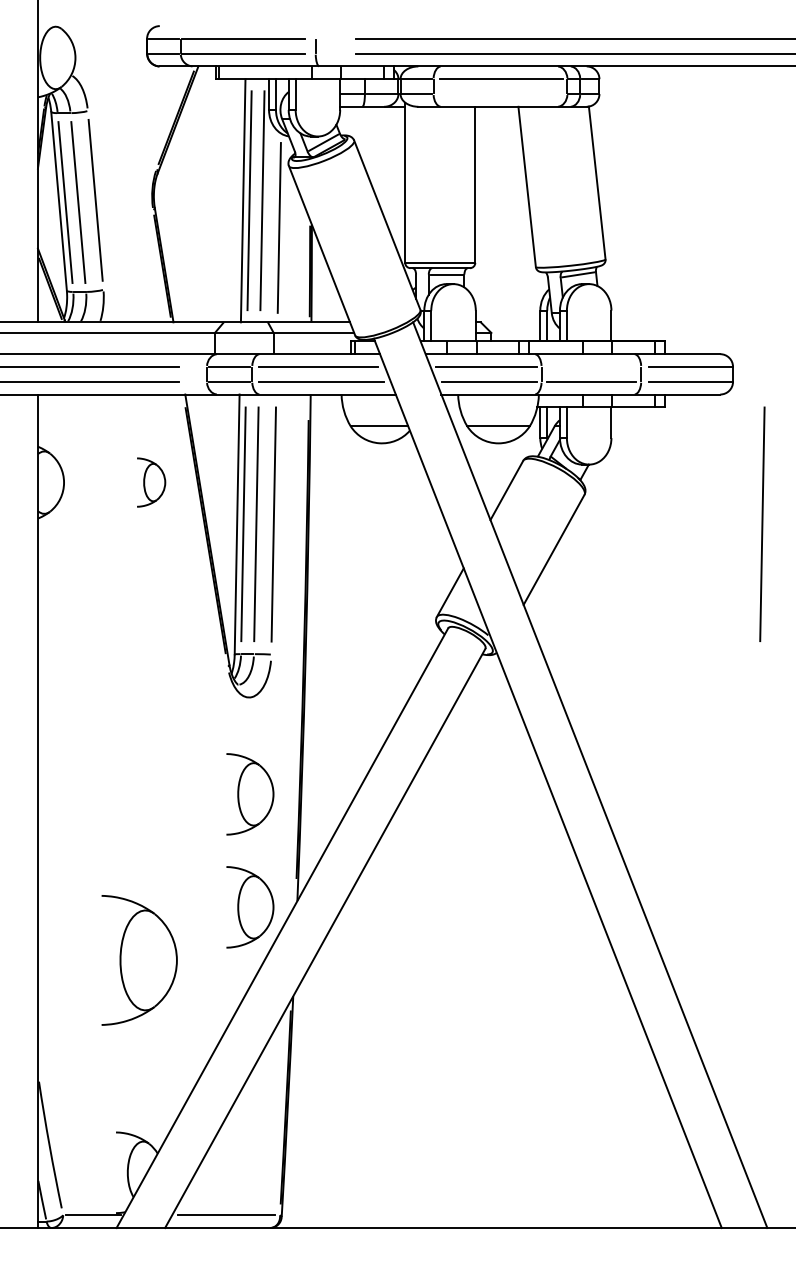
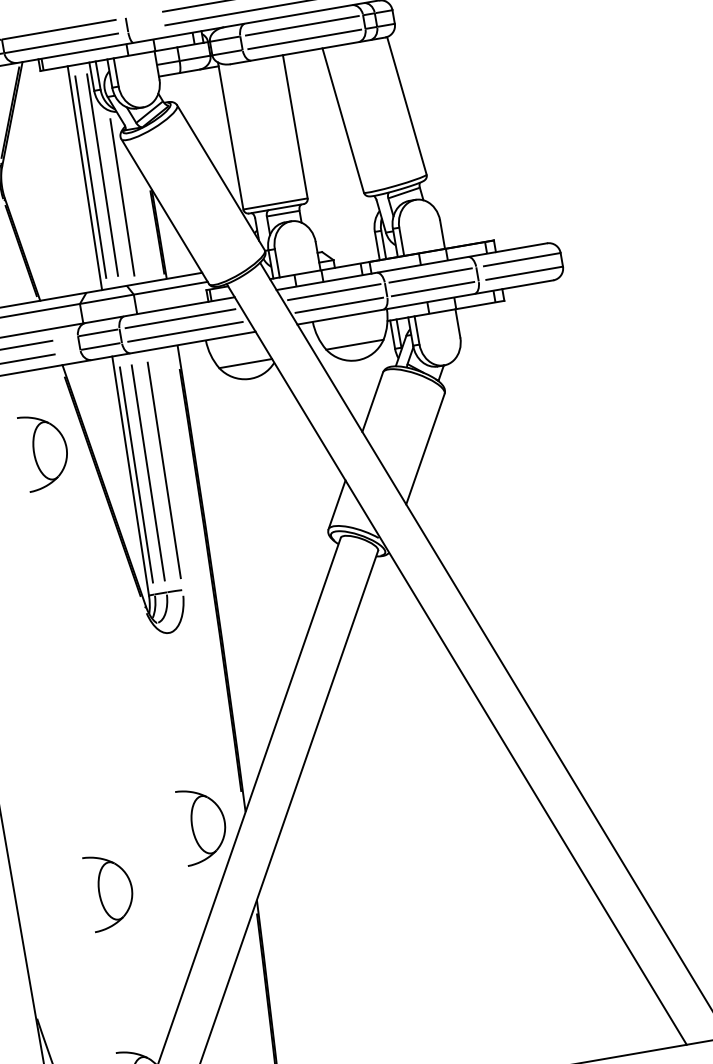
line: (500, 94) -> (304, 39), added
line: (591, 366) -> (430, 275), added
part: (151, 482) -> (45, 451), size x1.67
line: (762, 523) -> (612, 391), removed
part: (250, 794) -> (185, 721), removed
part: (139, 960) -> (110, 891), size x0.62

